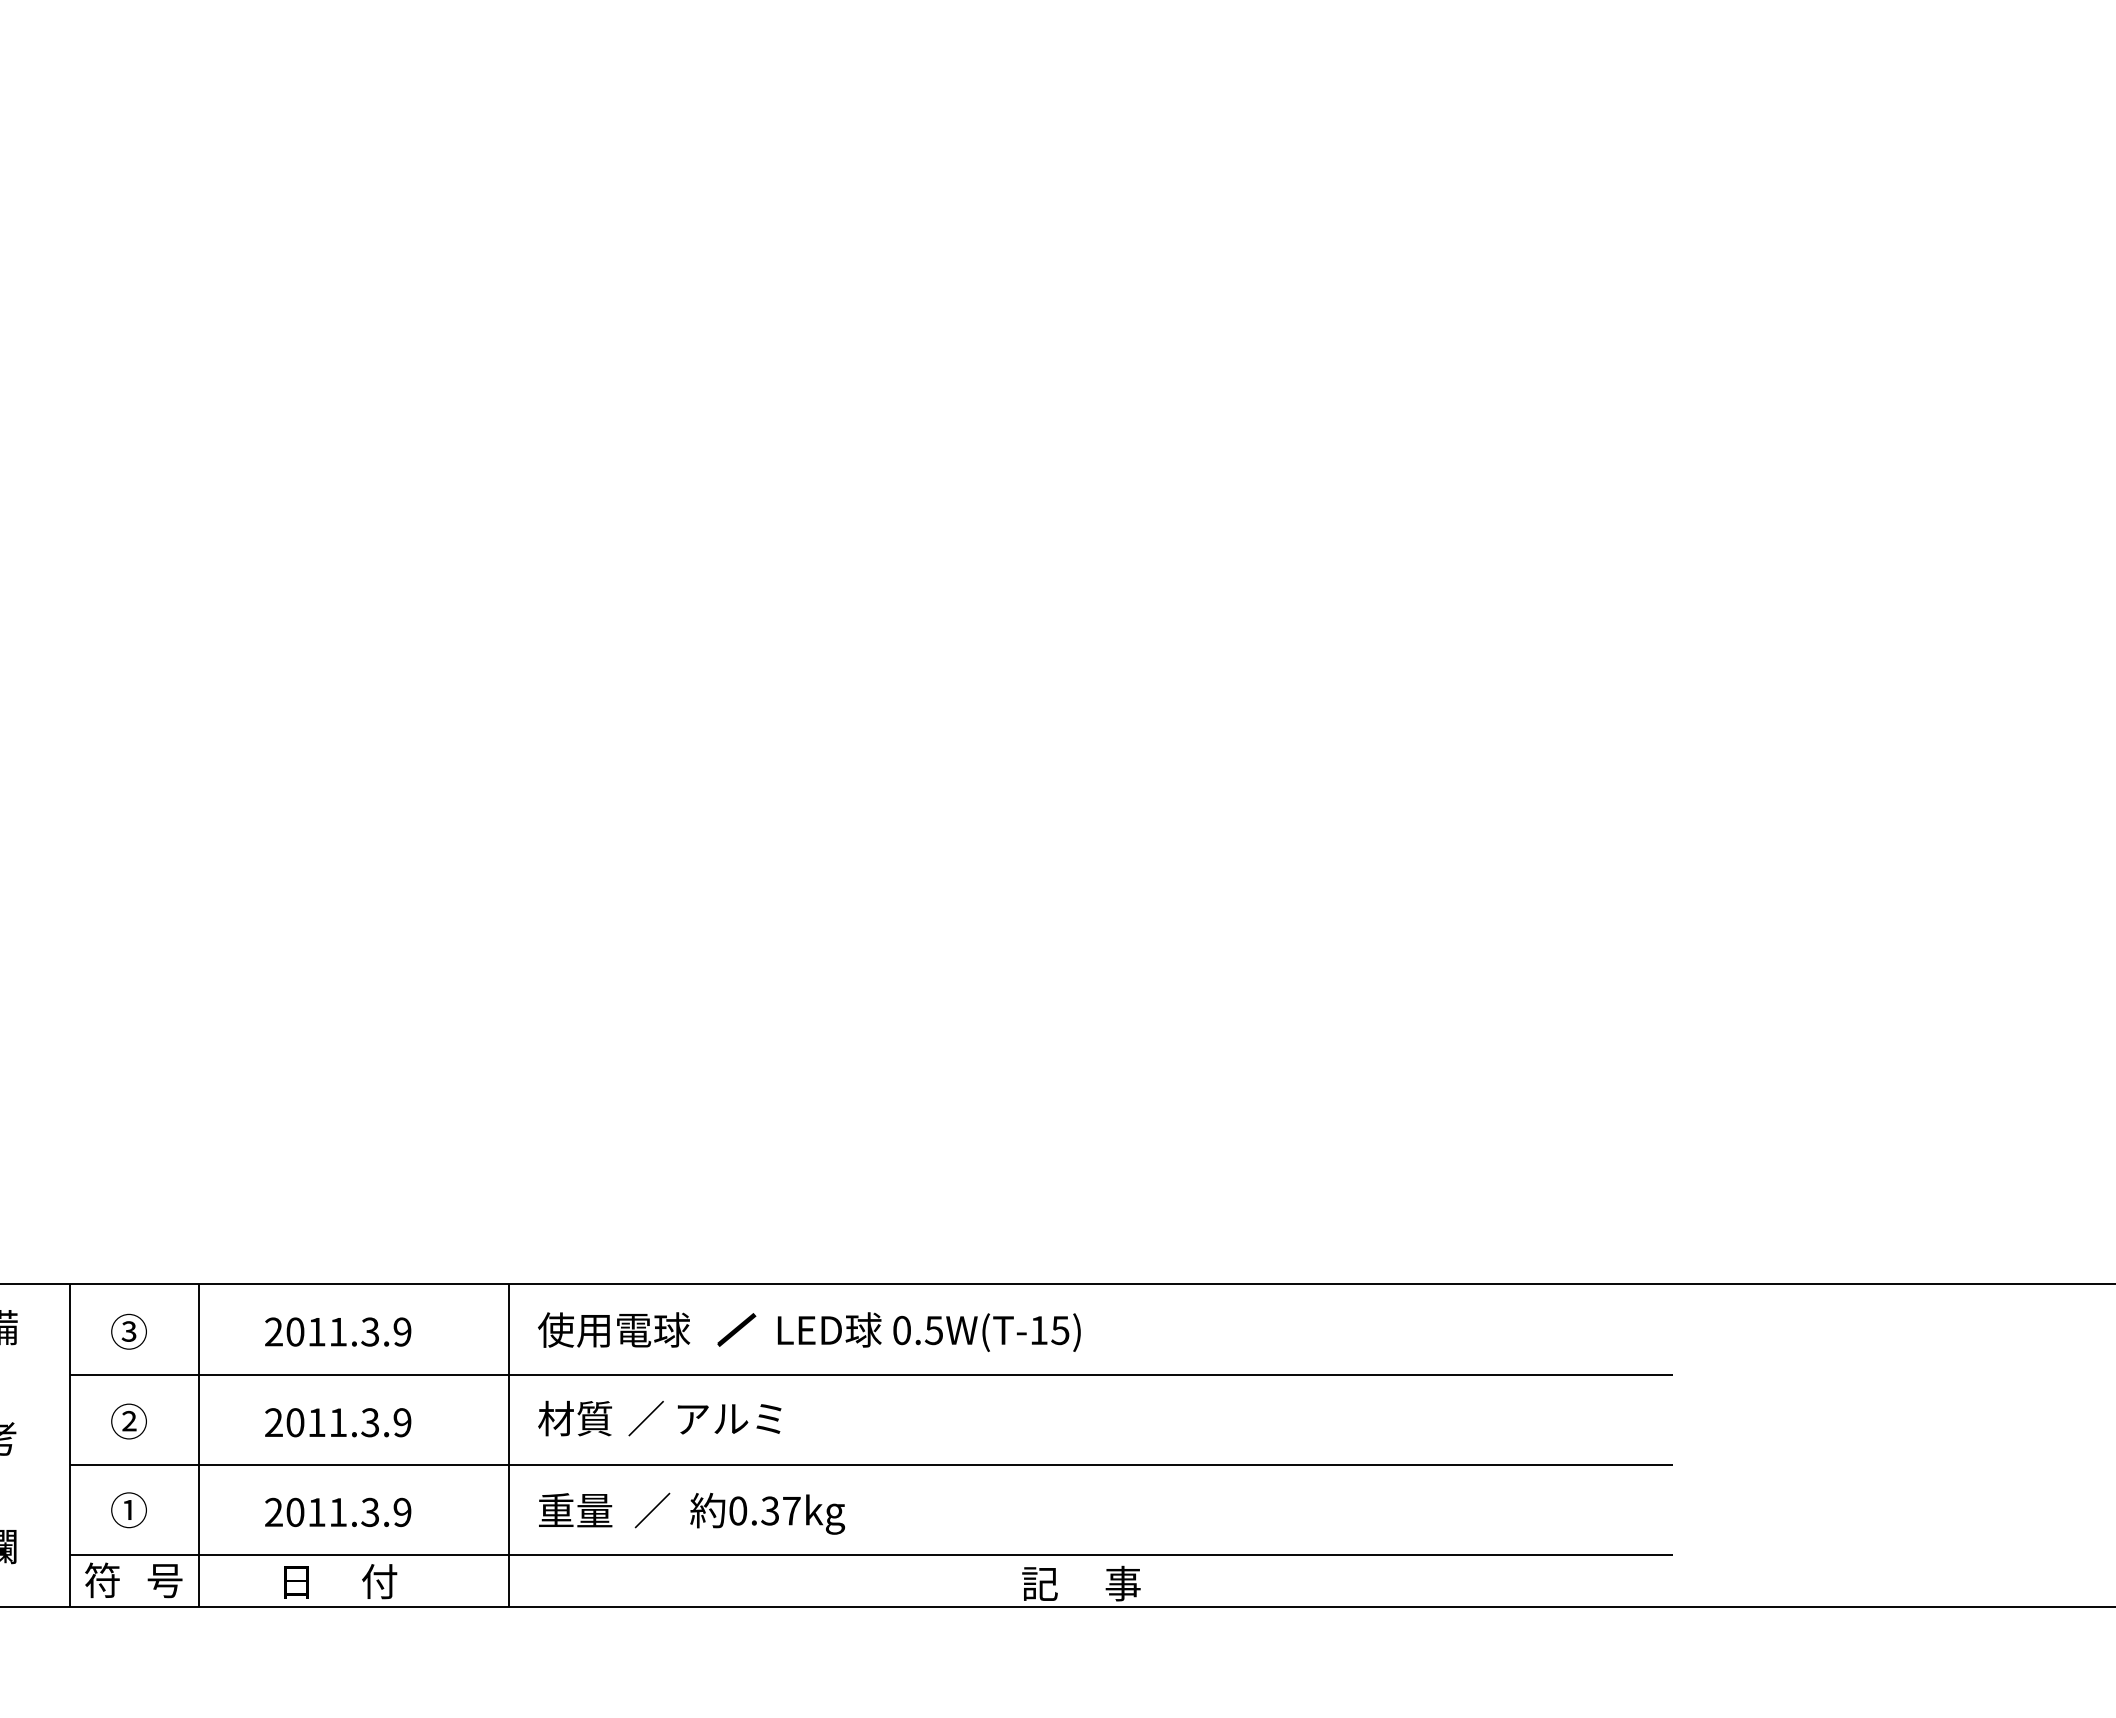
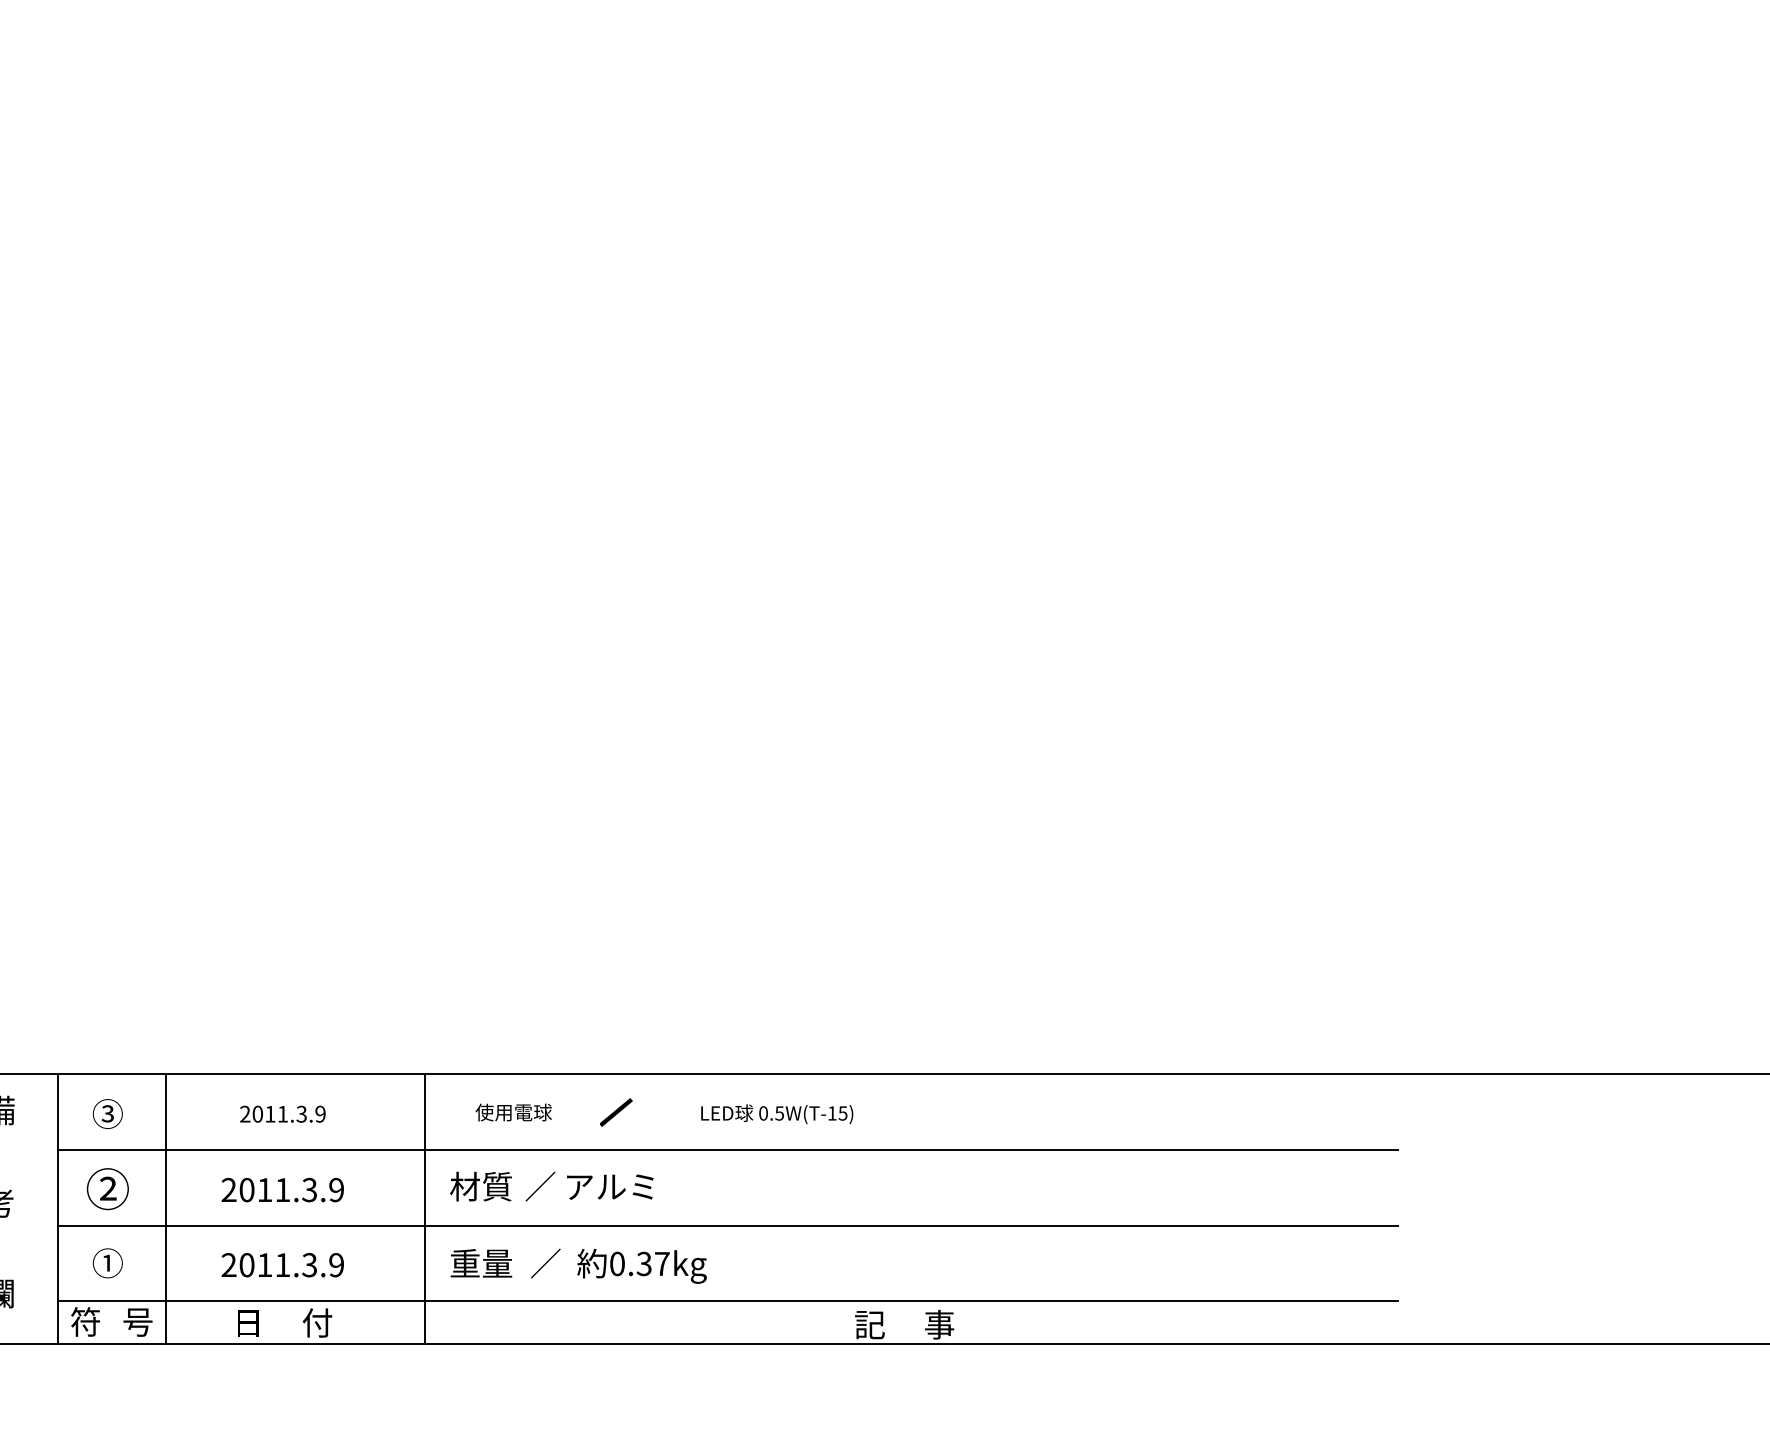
part: (614, 1329) -> (513, 1112), size x0.6
part: (338, 1331) -> (283, 1113), size x0.7
part: (928, 1331) -> (776, 1113), size x0.6
part: (128, 1421) -> (107, 1189), size x1.4

